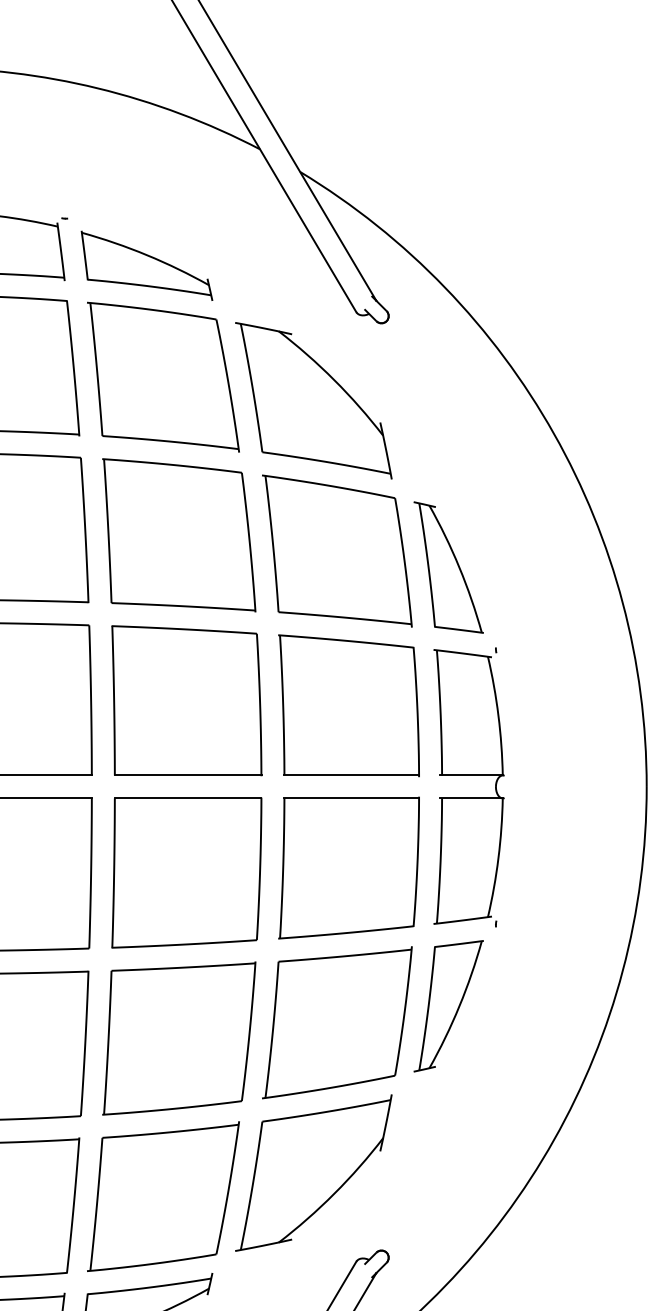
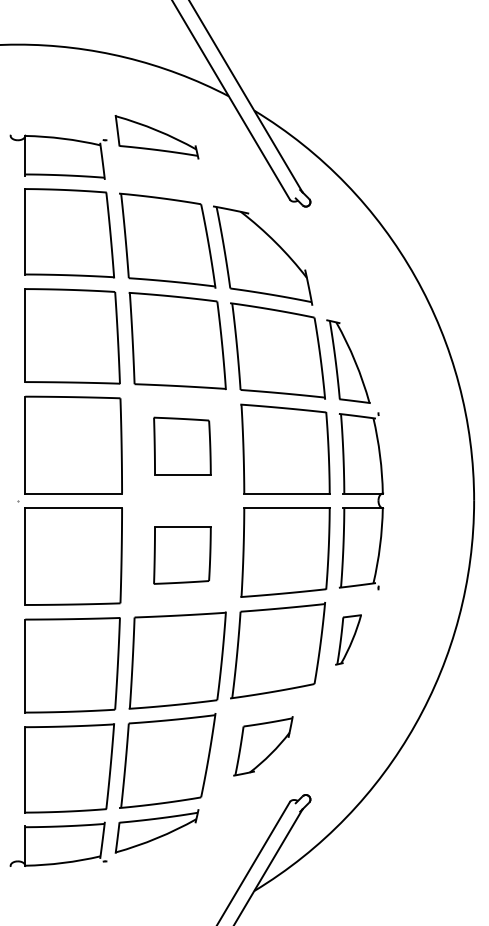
part: (146, 266) -> (156, 137), moved
part: (187, 699) -> (182, 445), size x0.6
part: (187, 873) -> (182, 555), size x0.6
part: (448, 1005) -> (348, 639), size x0.6
part: (314, 1174) -> (263, 746), size x0.6

